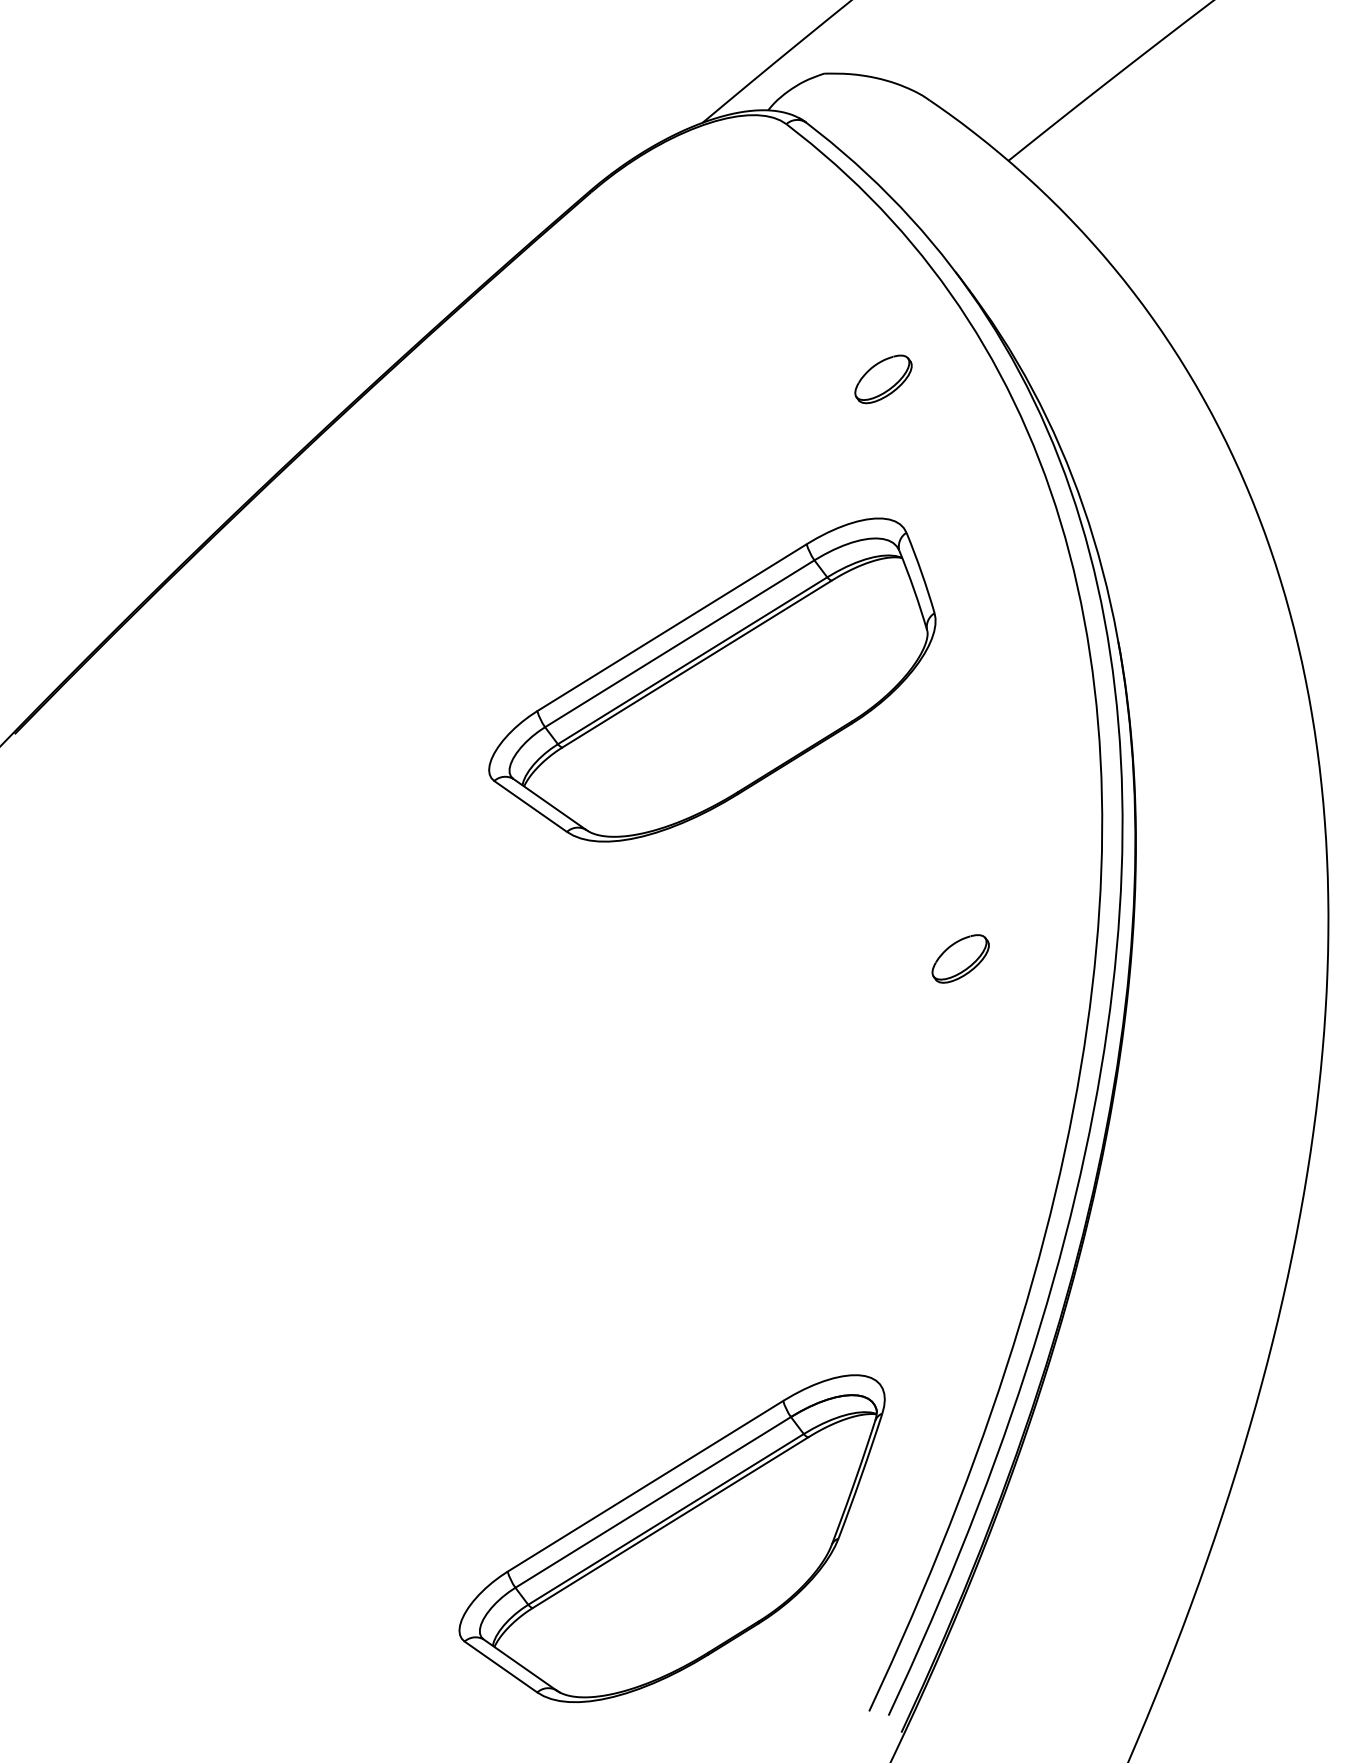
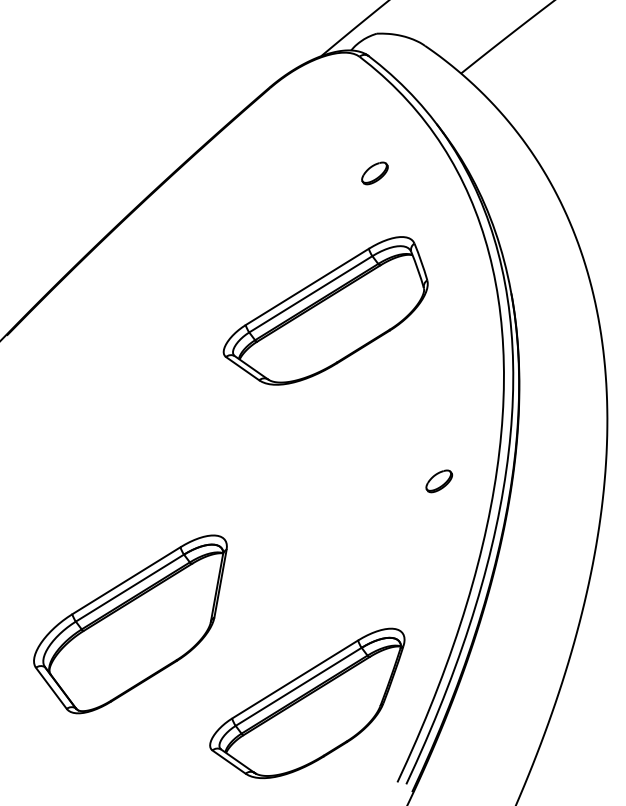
part: (882, 379) -> (374, 173), moved
part: (961, 959) -> (439, 481), moved
part: (285, 1366) -> (130, 624), added

